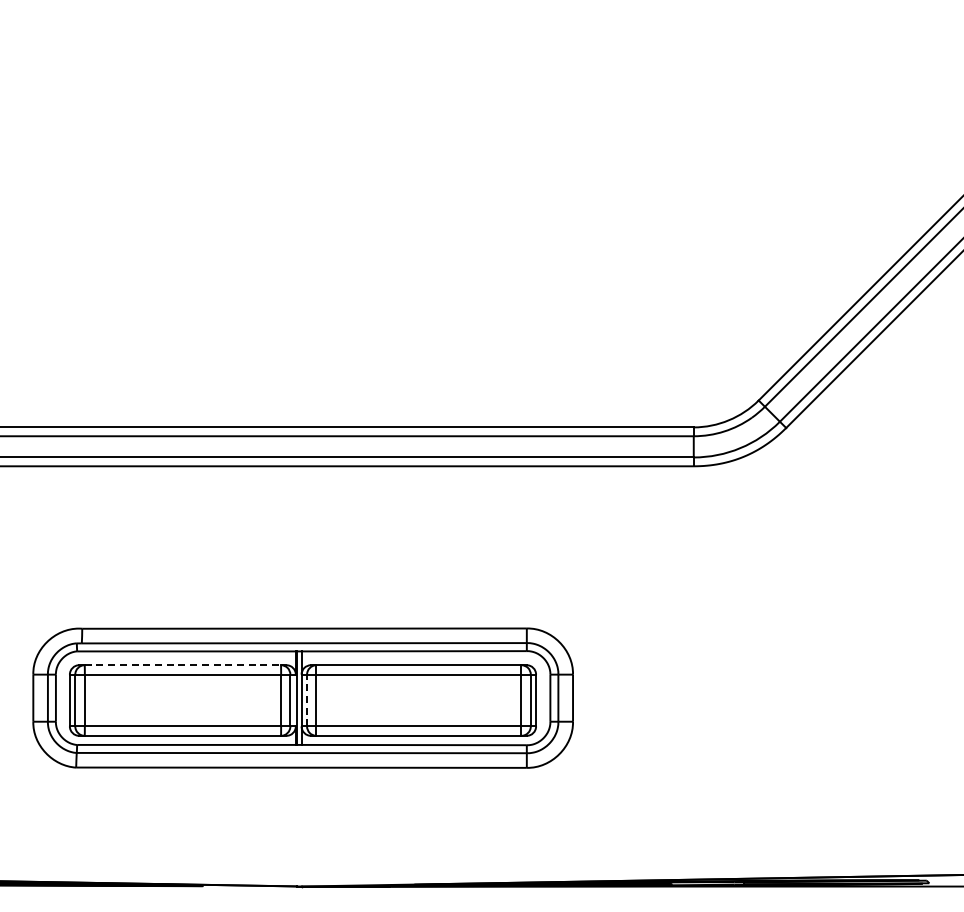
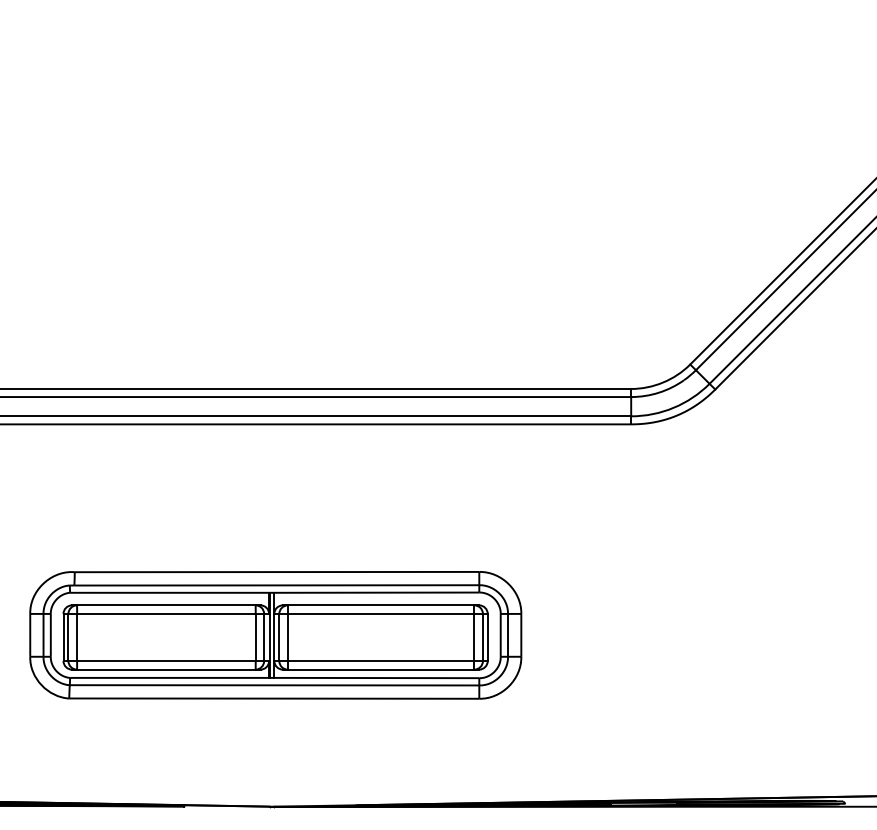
line: (183, 665) -> (166, 605), dashed -> solid
line: (307, 700) -> (279, 637), dashed -> solid

